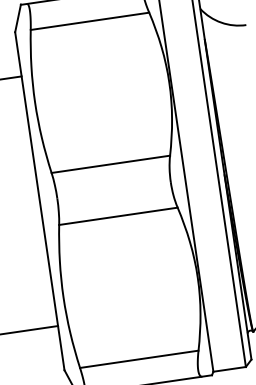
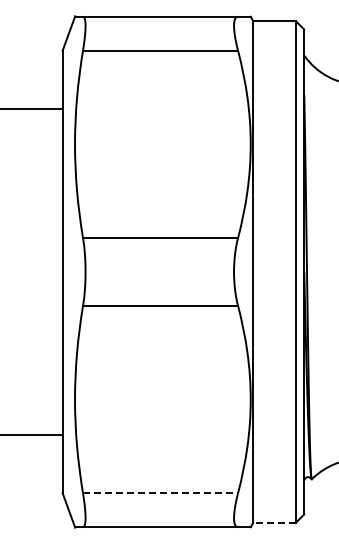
line: (139, 359) -> (160, 493), solid -> dashed
line: (228, 369) -> (273, 522), solid -> dashed

